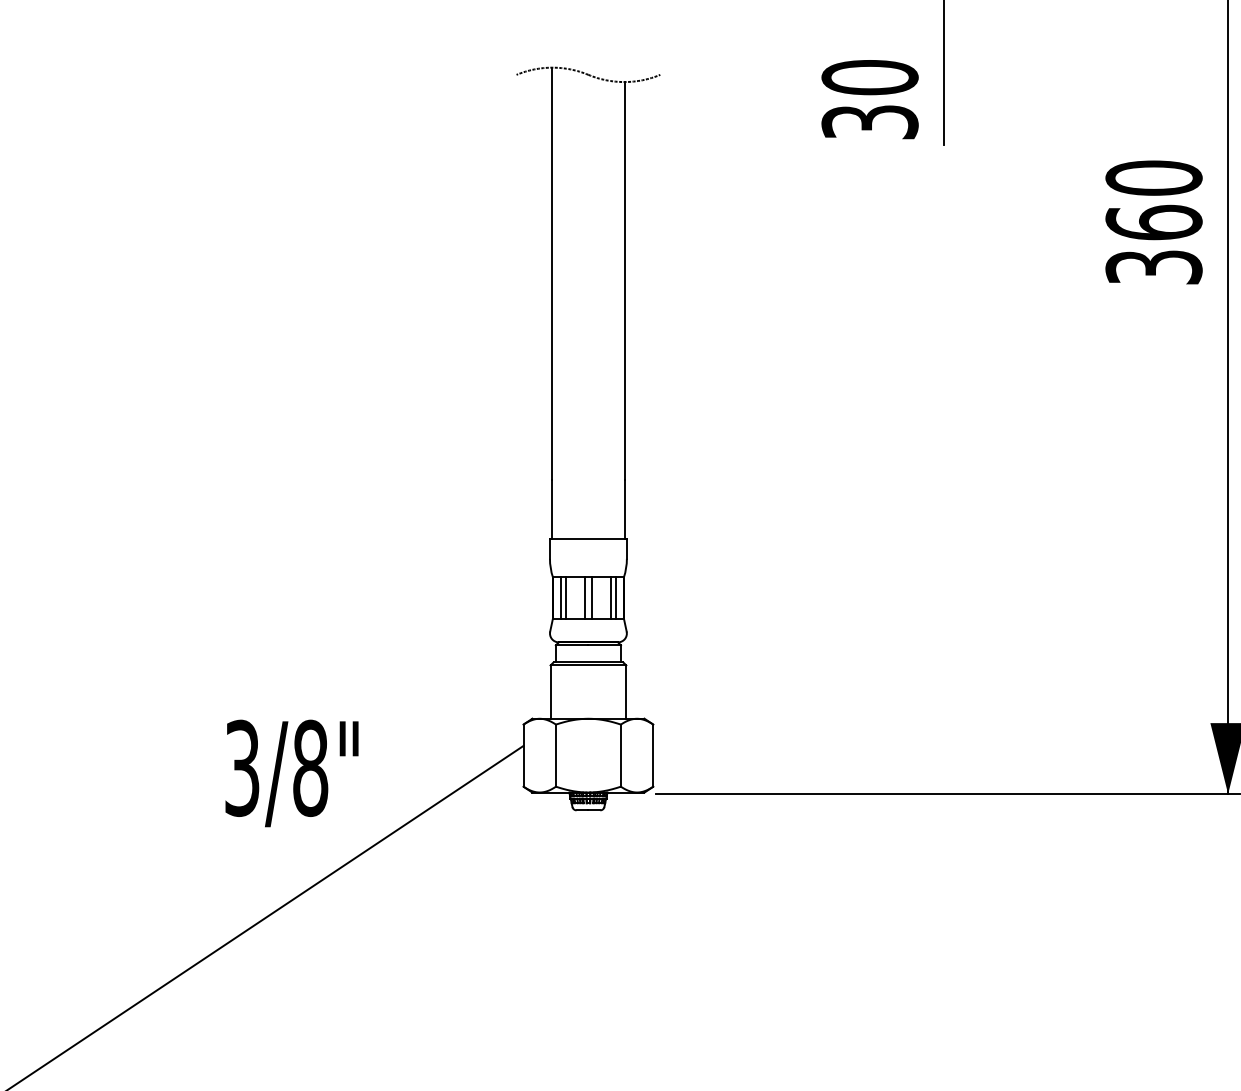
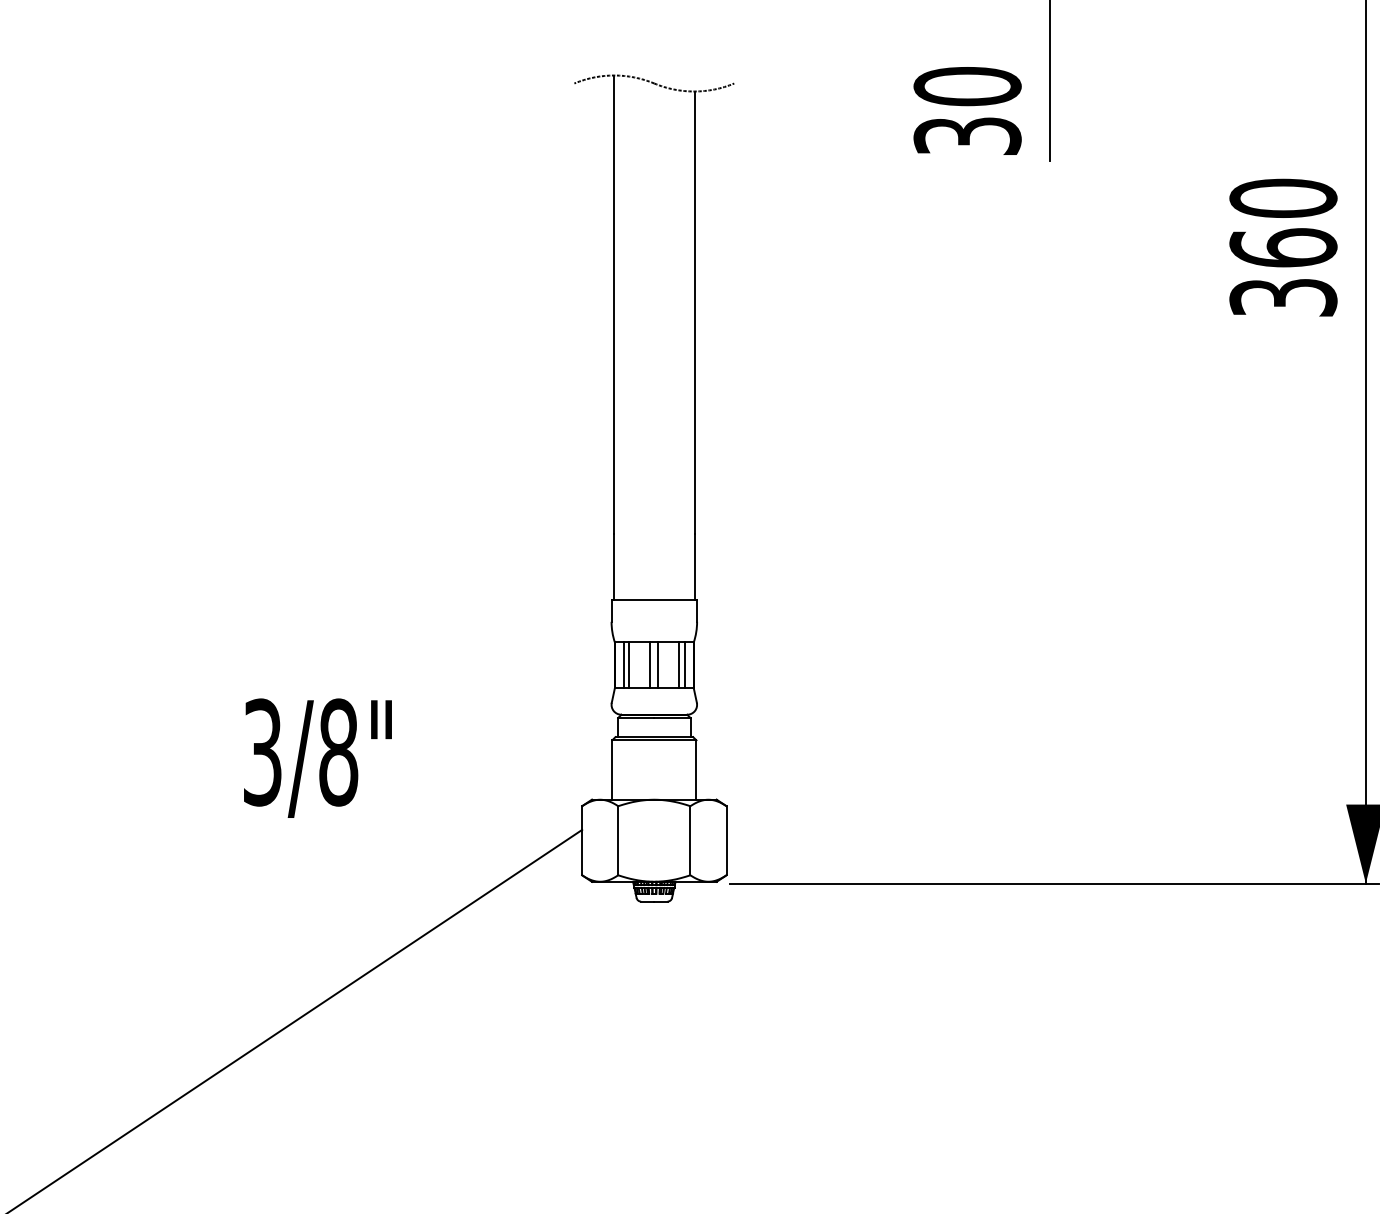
text: (291, 773) -> (317, 758), moved

